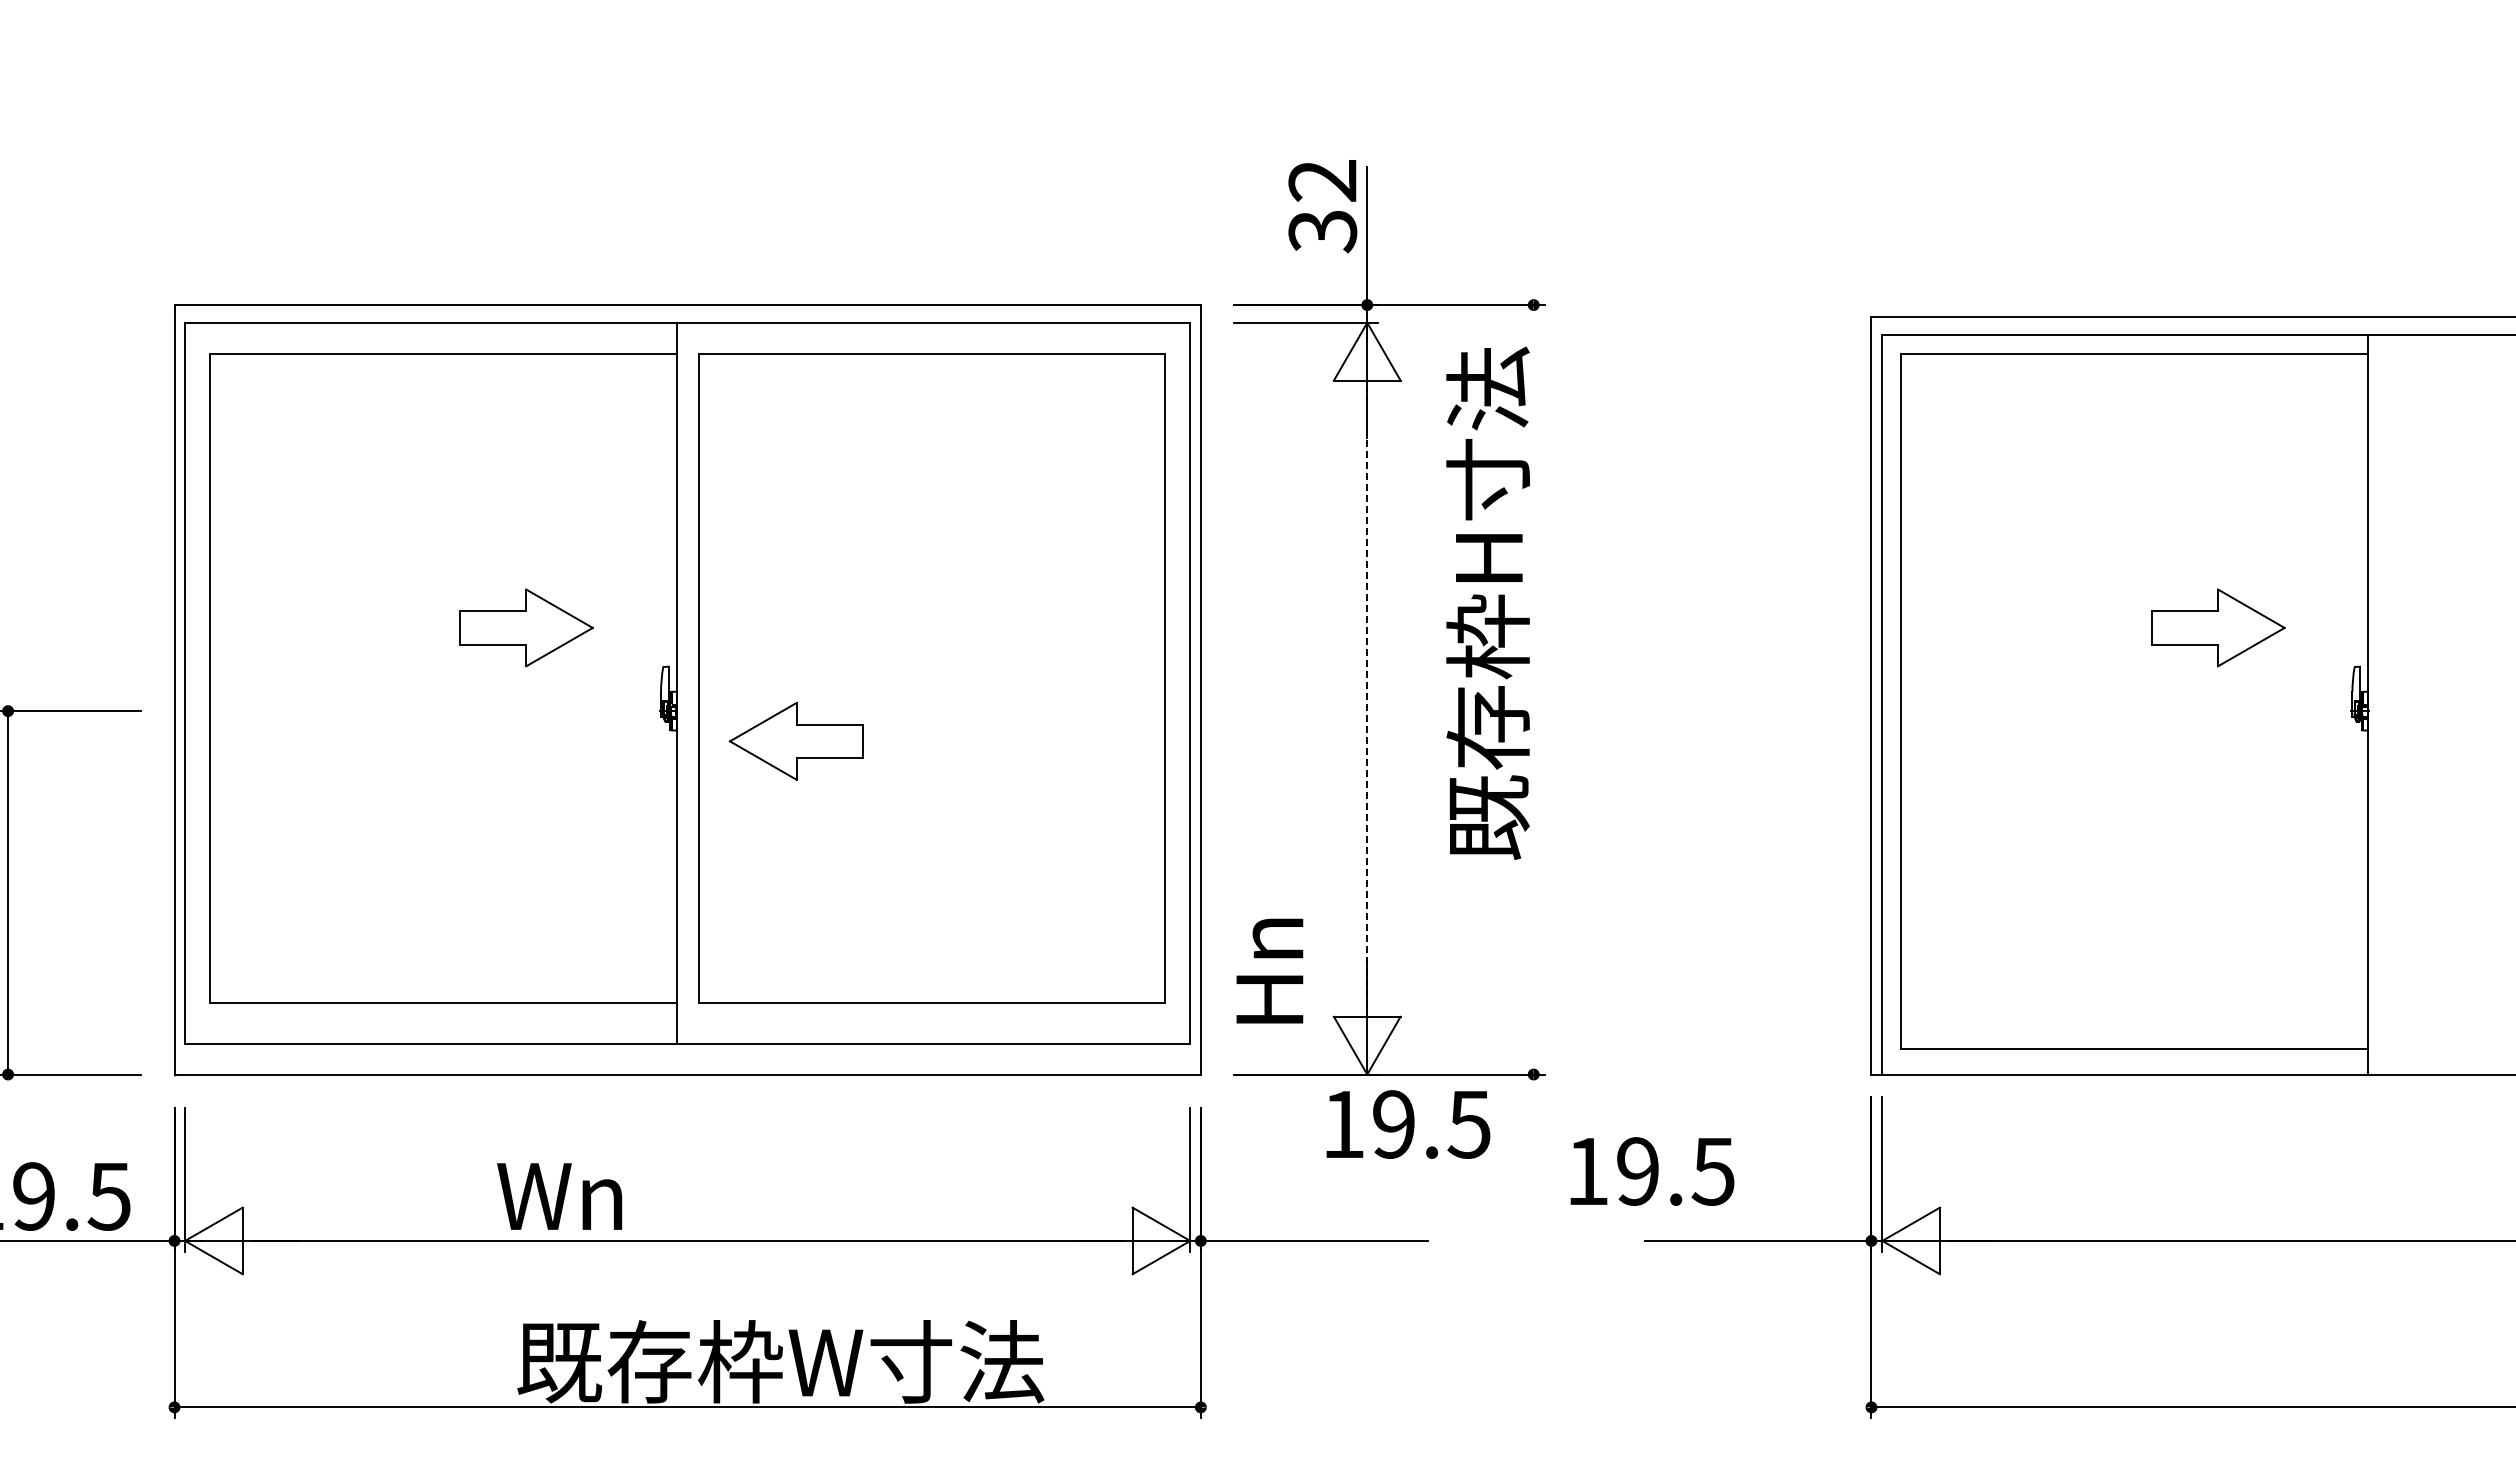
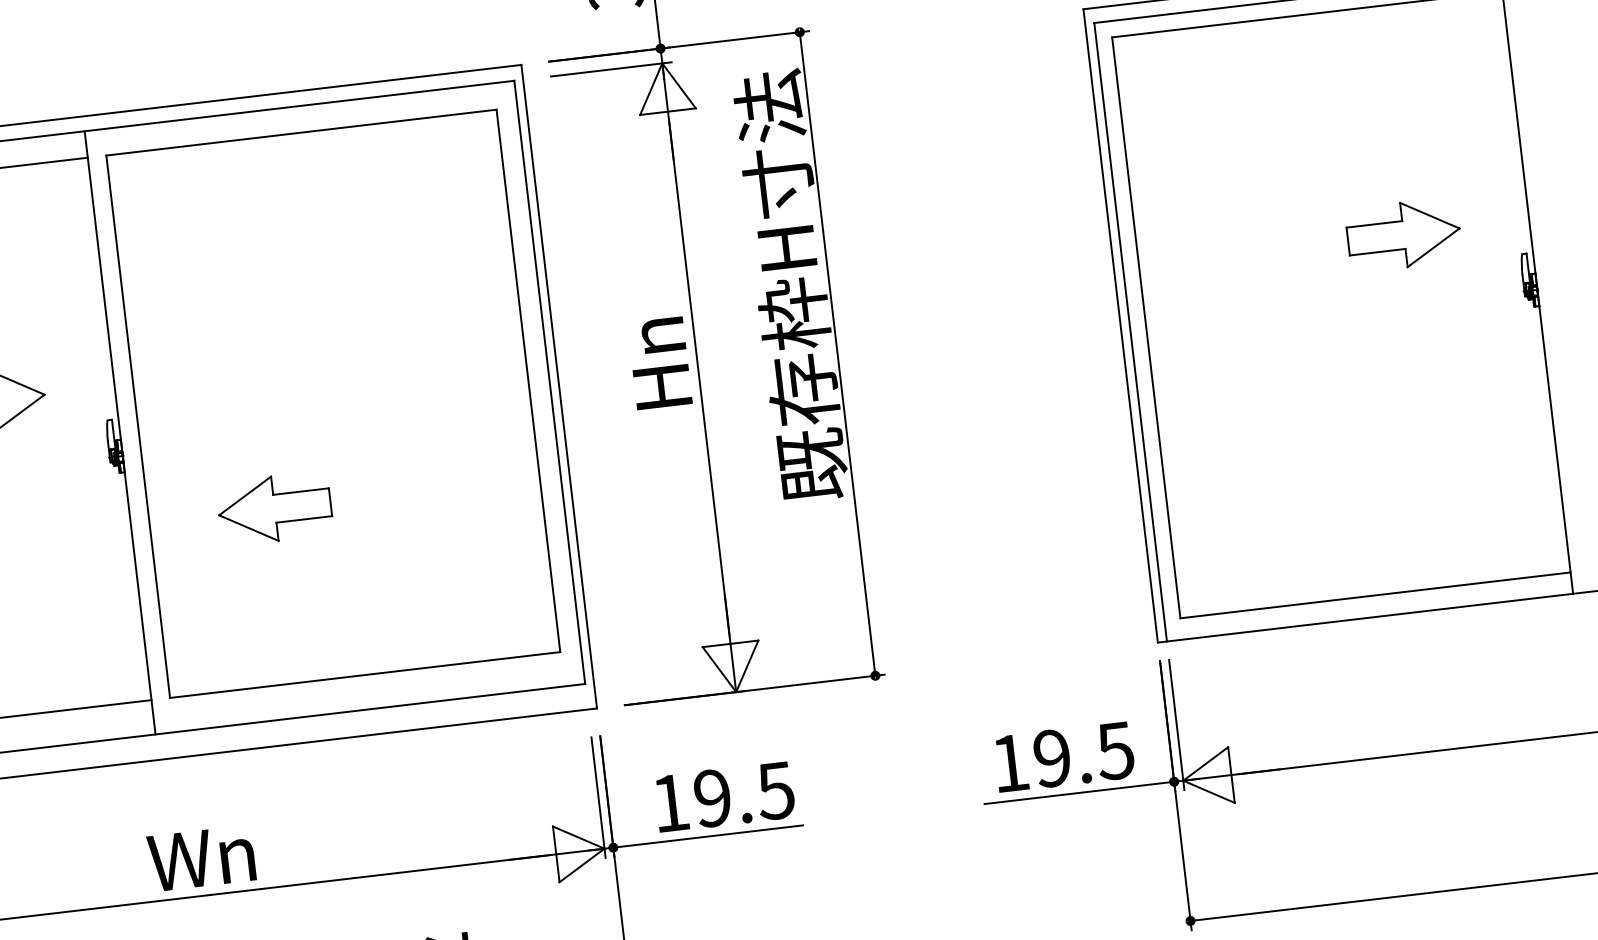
line: (1533, 689) -> (837, 353), added
line: (1367, 698) -> (699, 377), dashed -> solid
part: (795, 740) -> (273, 508), moved
text: (1269, 970) -> (659, 362), moved
text: (1408, 1124) -> (724, 796), moved
text: (1652, 1171) -> (1064, 756), moved
text: (559, 1196) -> (201, 858), moved

